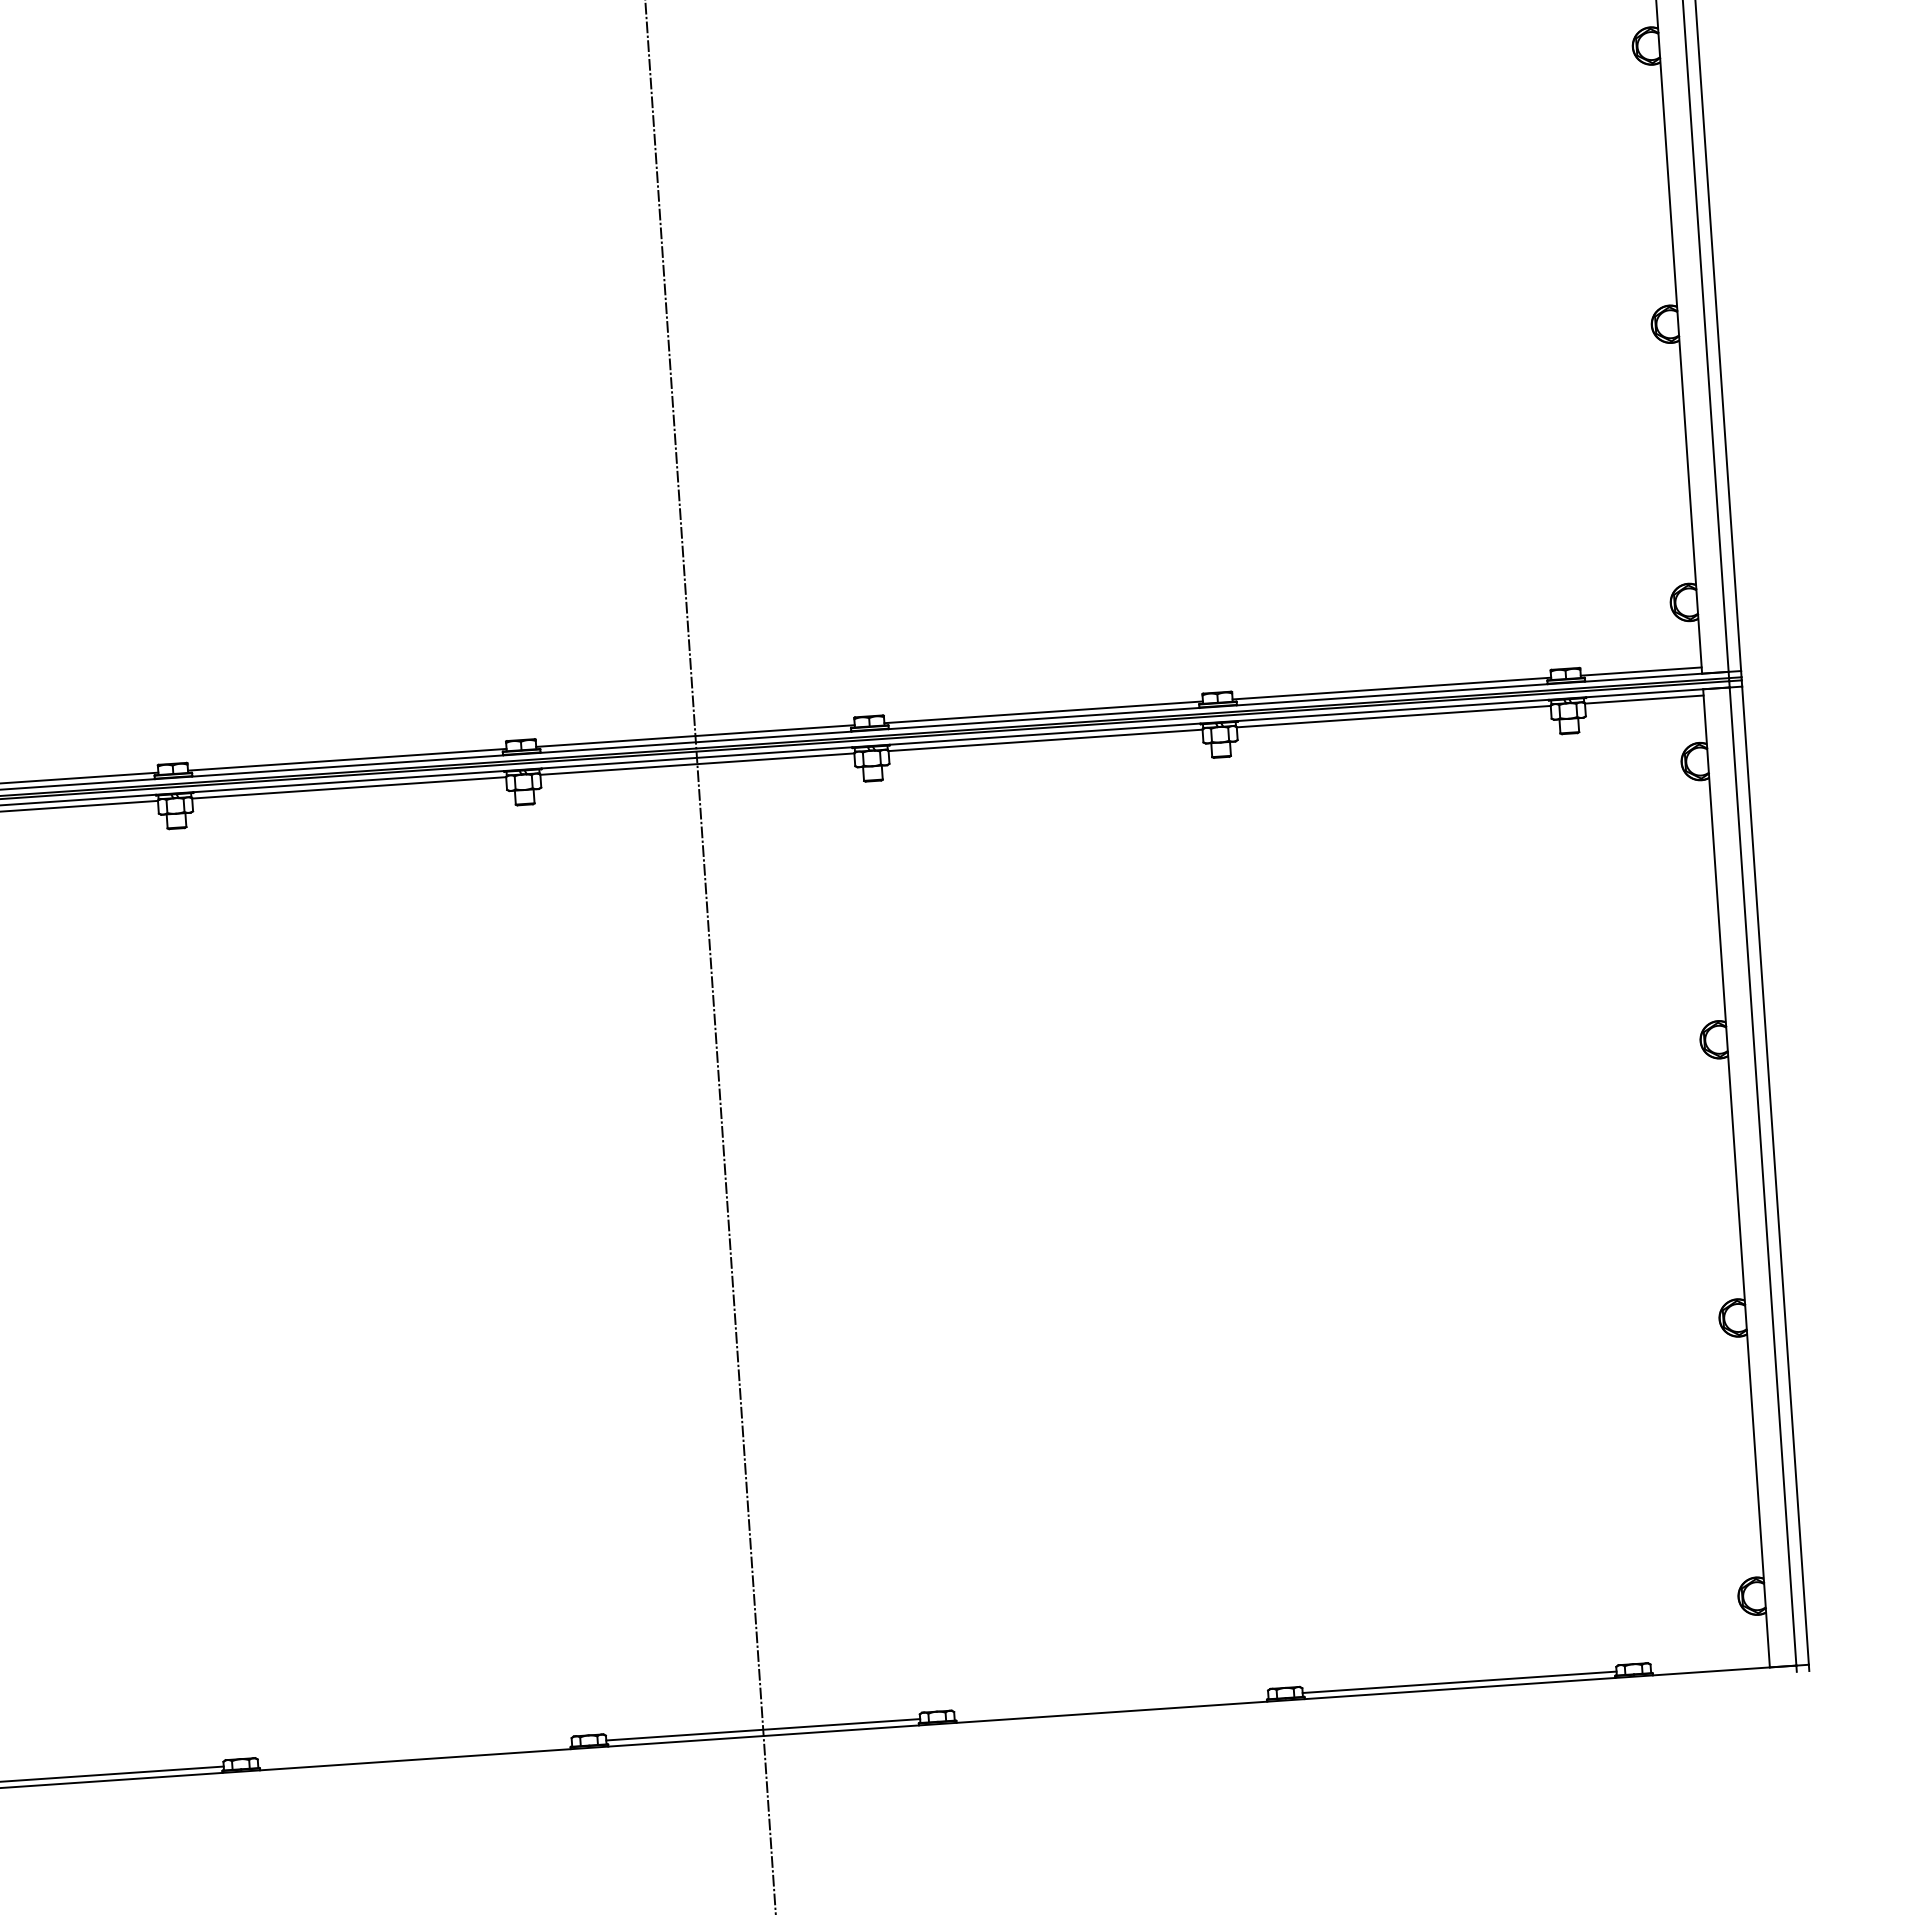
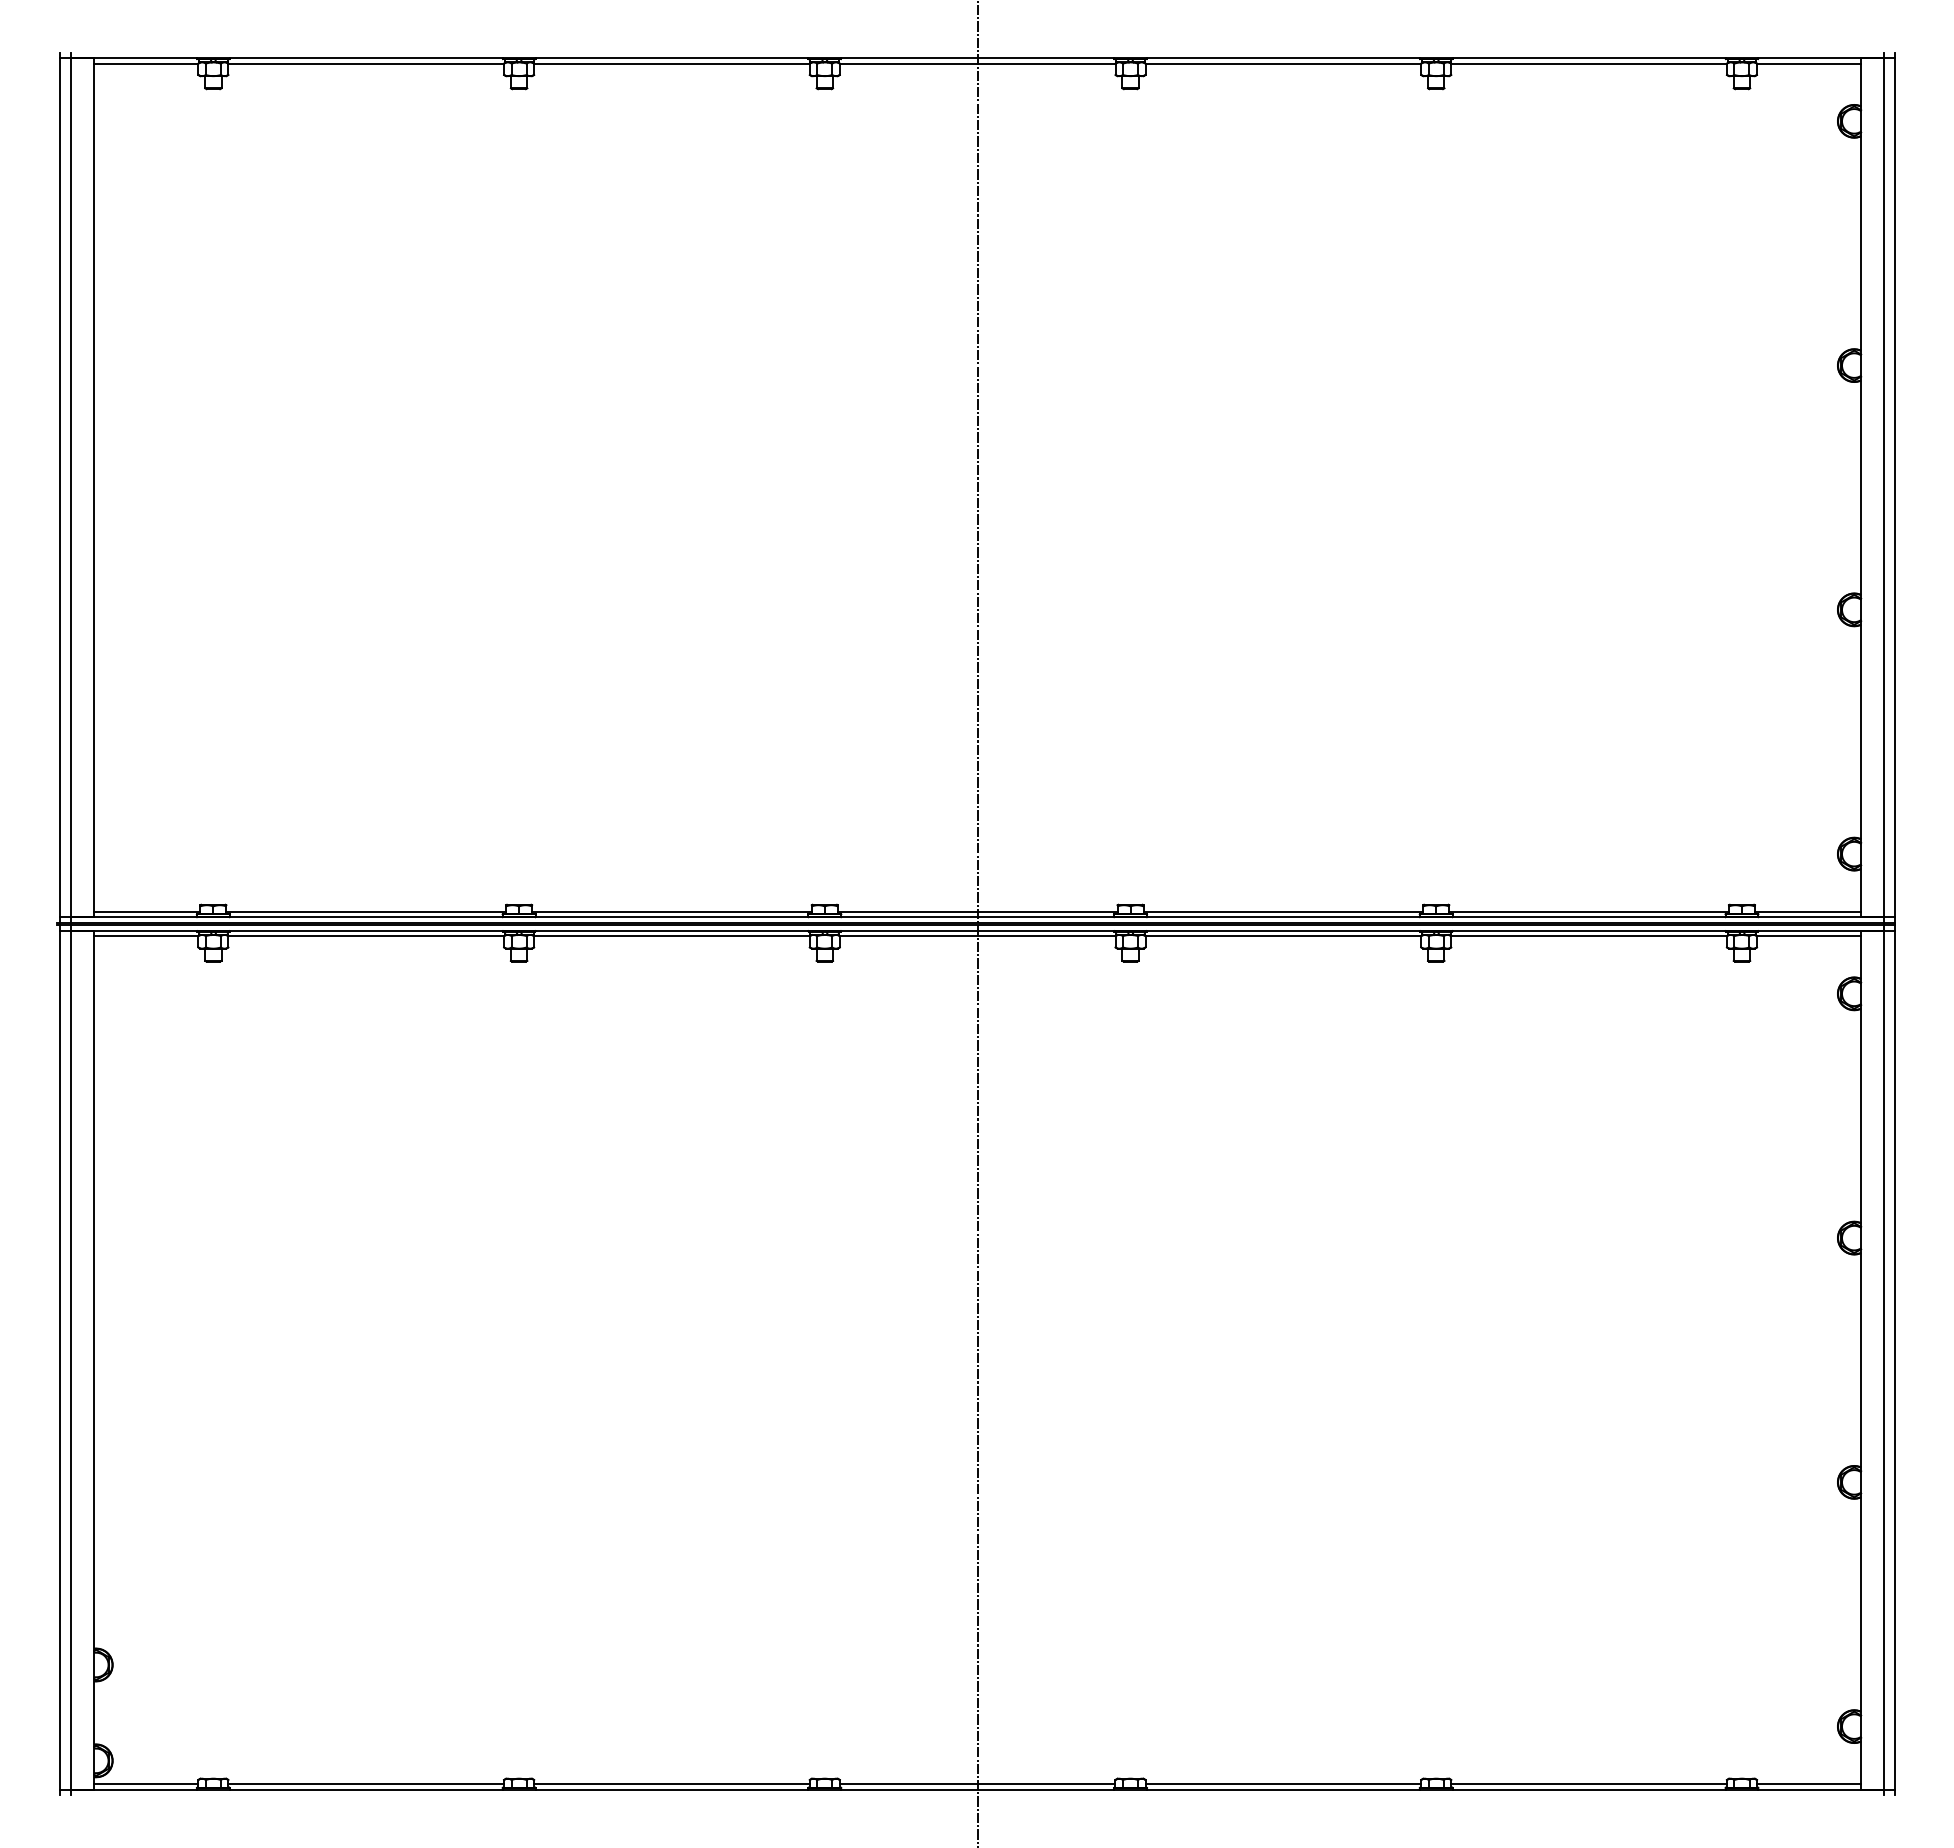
line: (1710, 1665) -> (1809, 1784), added
line: (1111, 1706) -> (1283, 1784), added
line: (414, 1753) -> (671, 1784), added

